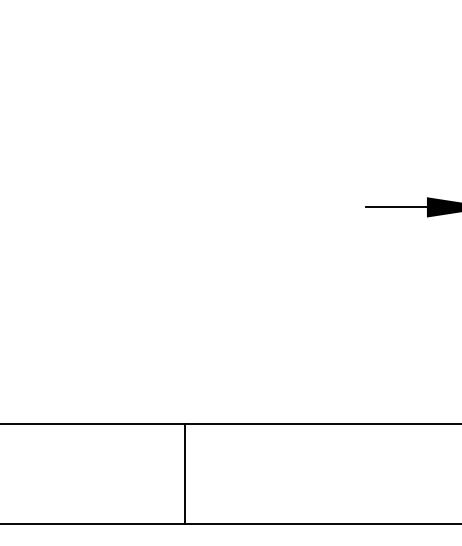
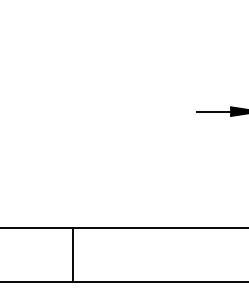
line: (184, 474) -> (73, 255), moved

